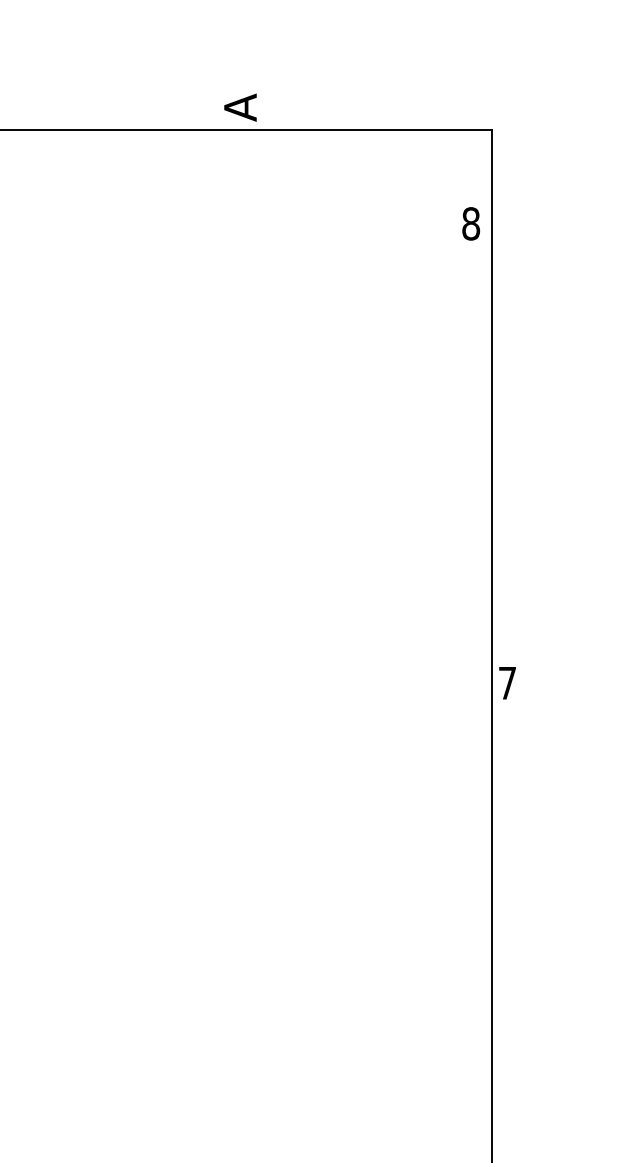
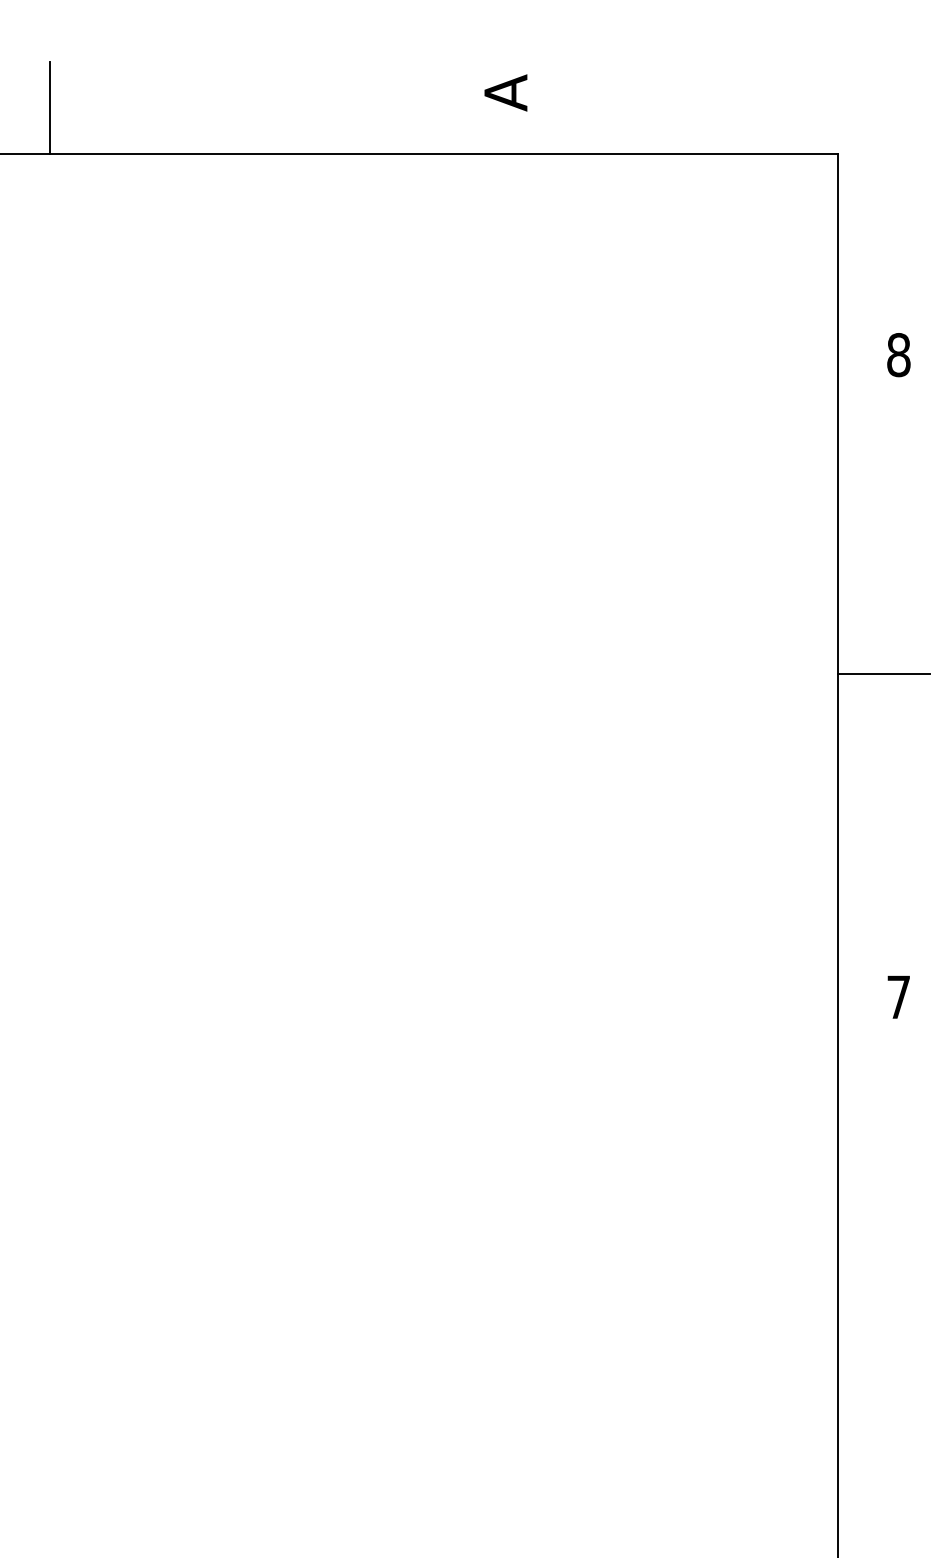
text: (240, 107) -> (505, 92), moved
text: (470, 224) -> (898, 355), moved
line: (527, 524) -> (883, 674), added
text: (507, 683) -> (898, 997), moved

